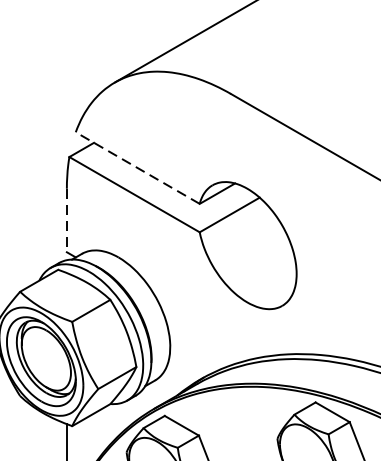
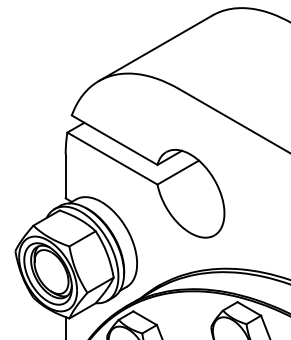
line: (137, 167) -> (114, 139), dashed -> solid
line: (66, 220) -> (65, 176), dashed -> solid

